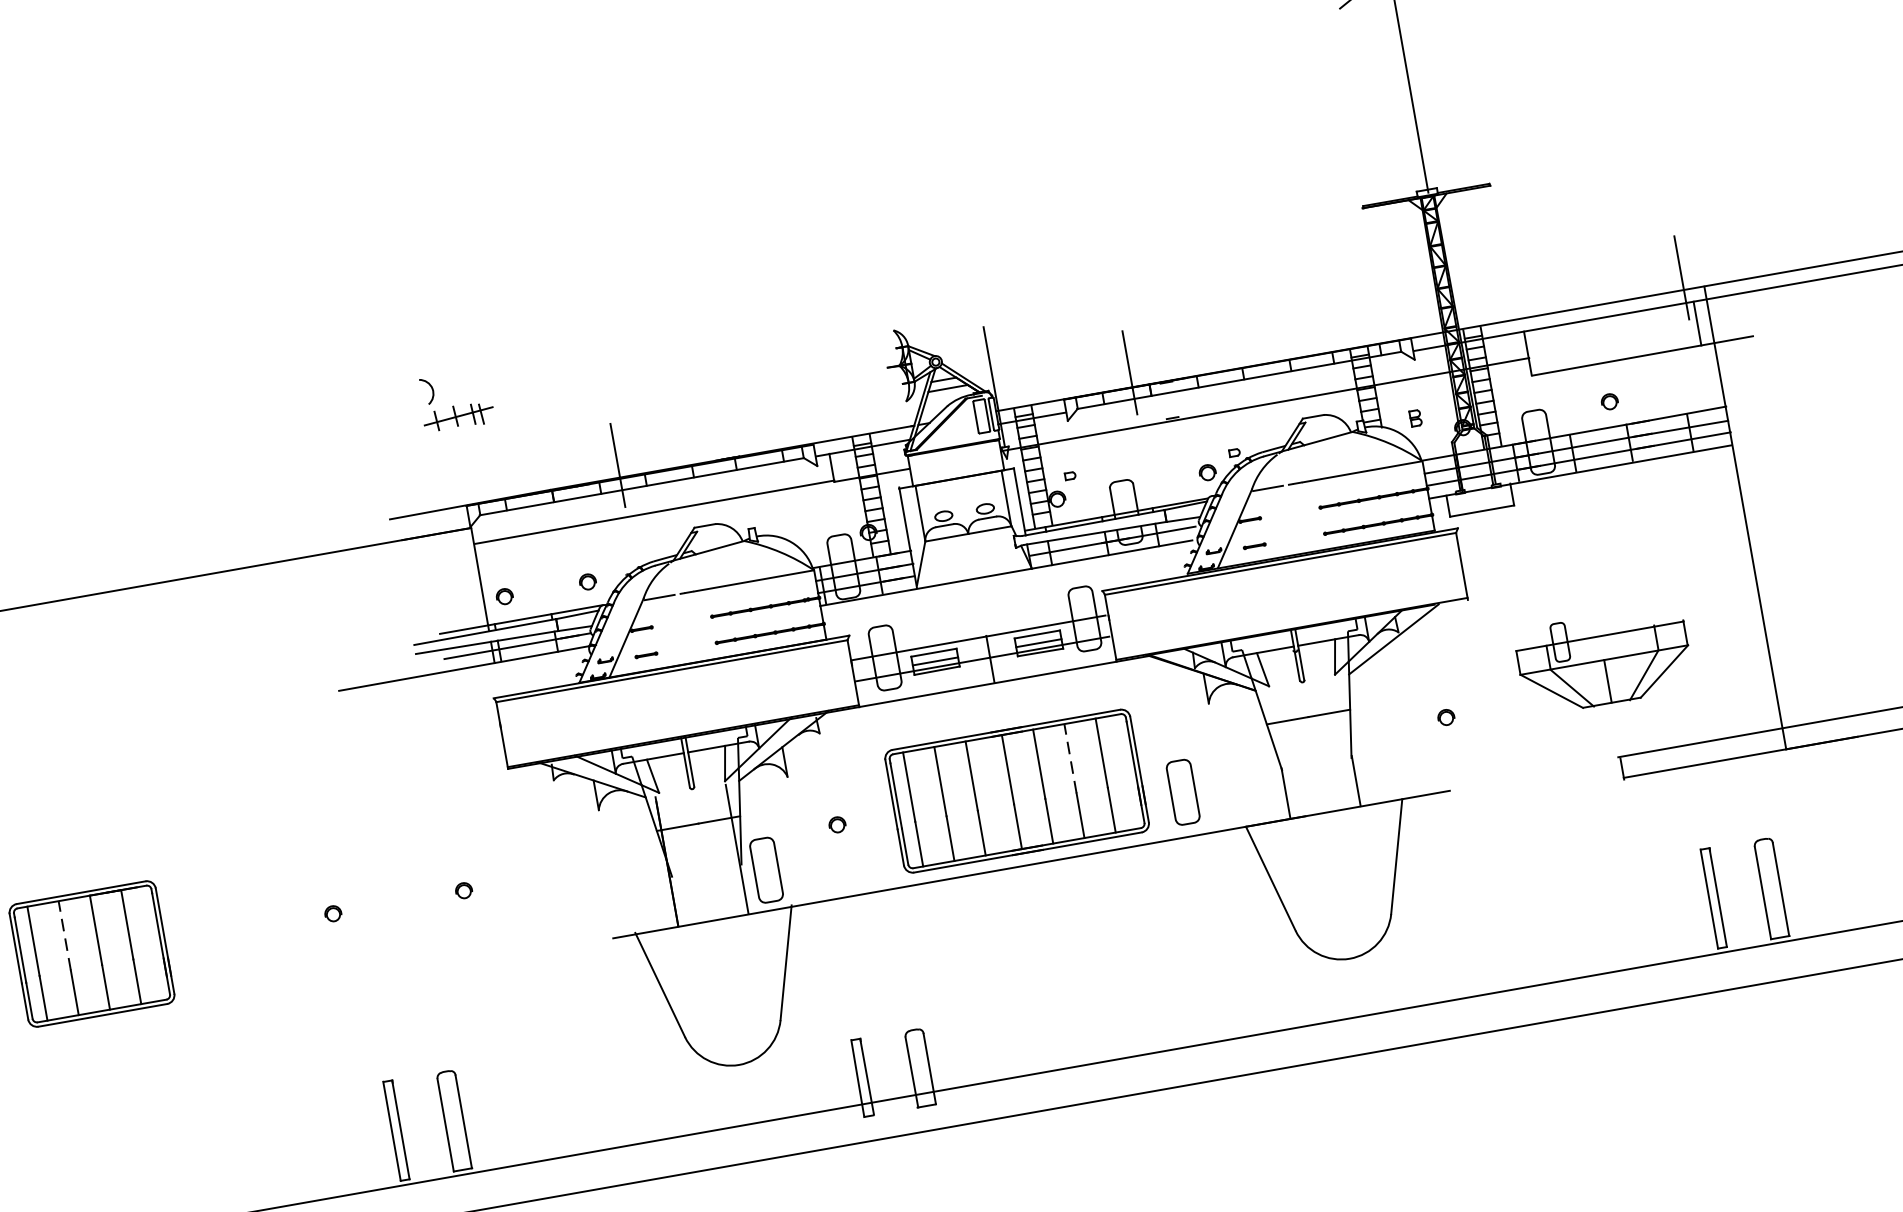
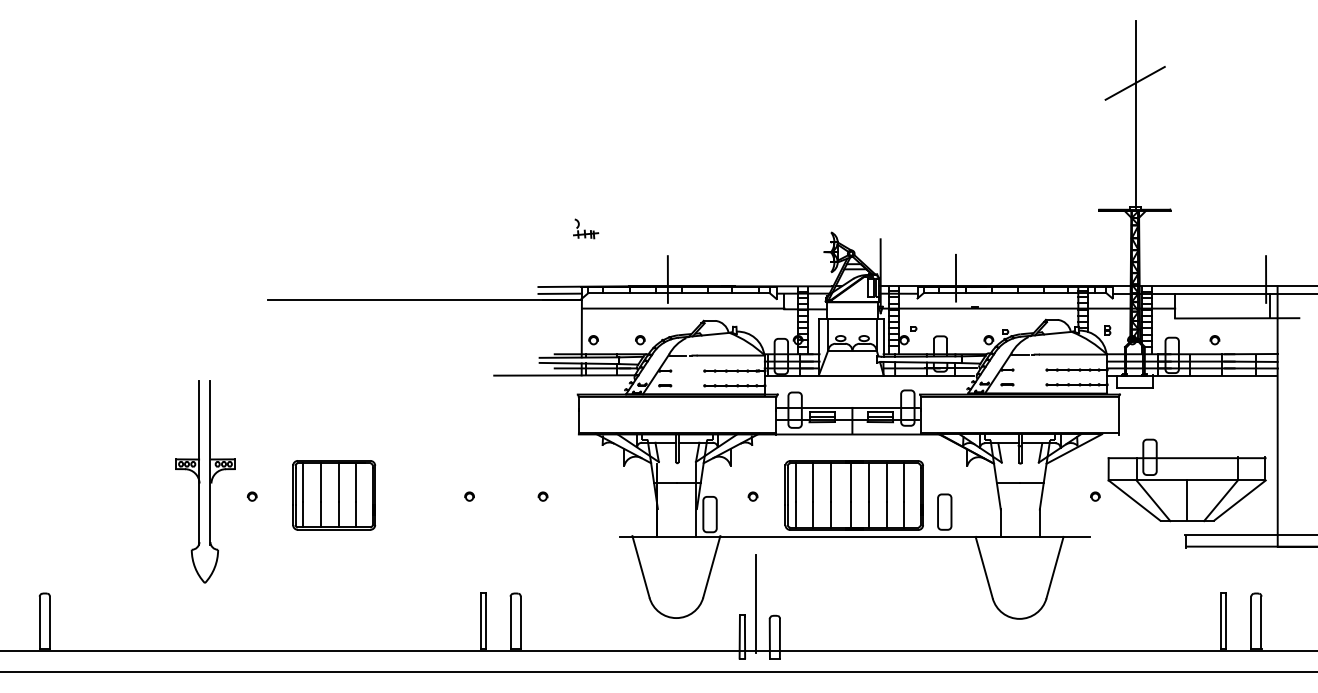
part: (457, 400) -> (586, 228), size x0.62
line: (429, 524) -> (559, 293), added
part: (1603, 660) -> (1186, 480), size x1.67
line: (1070, 757) -> (886, 482), dashed -> solid
line: (65, 935) -> (321, 482), dashed -> solid
line: (877, 1015) -> (756, 604), added

